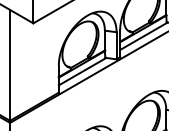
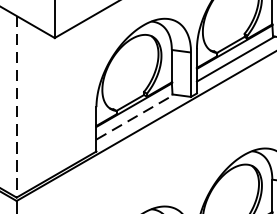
line: (10, 65) -> (17, 107), solid -> dashed
line: (83, 71) -> (136, 116), solid -> dashed

